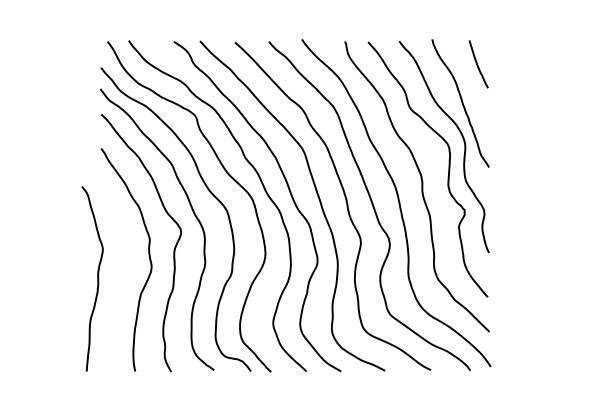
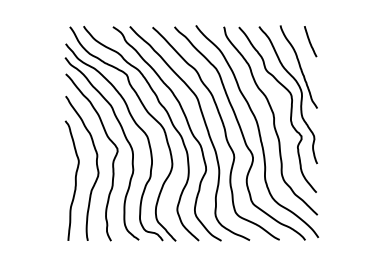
curve: (96, 276) -> (74, 179), moved

